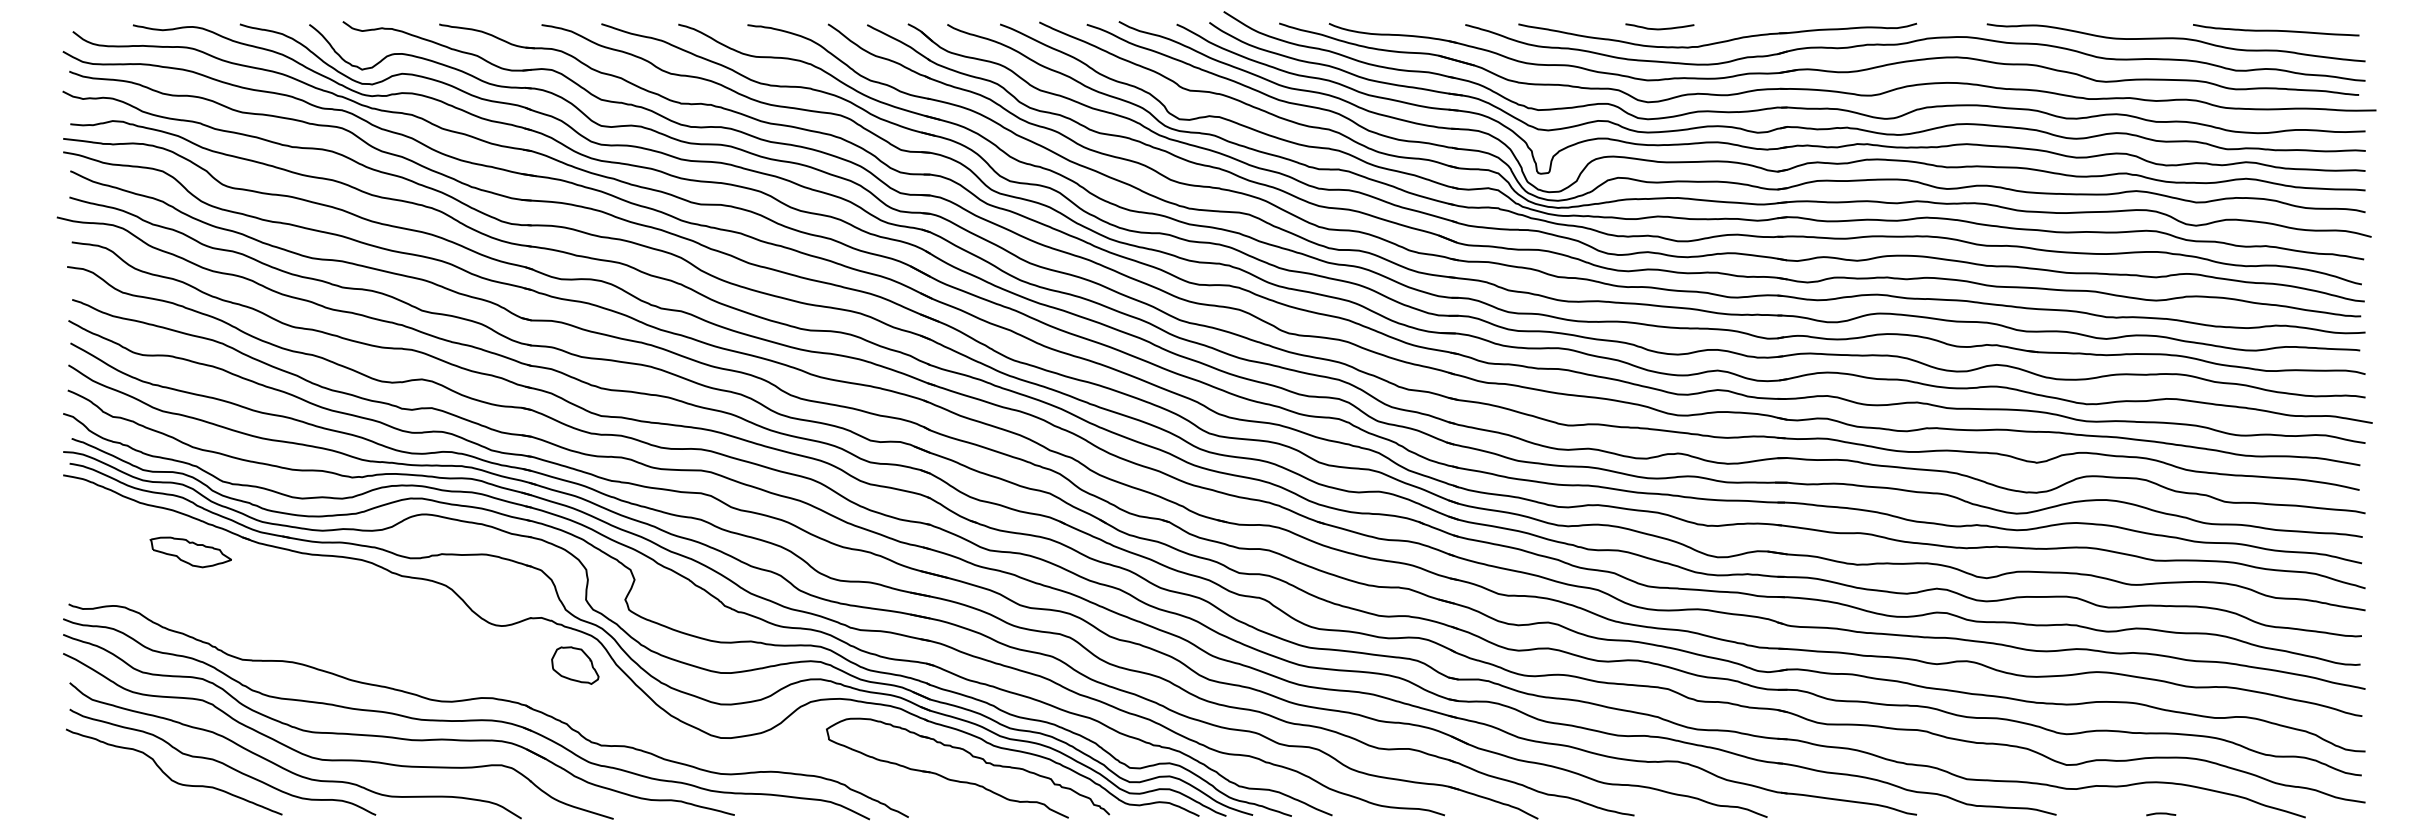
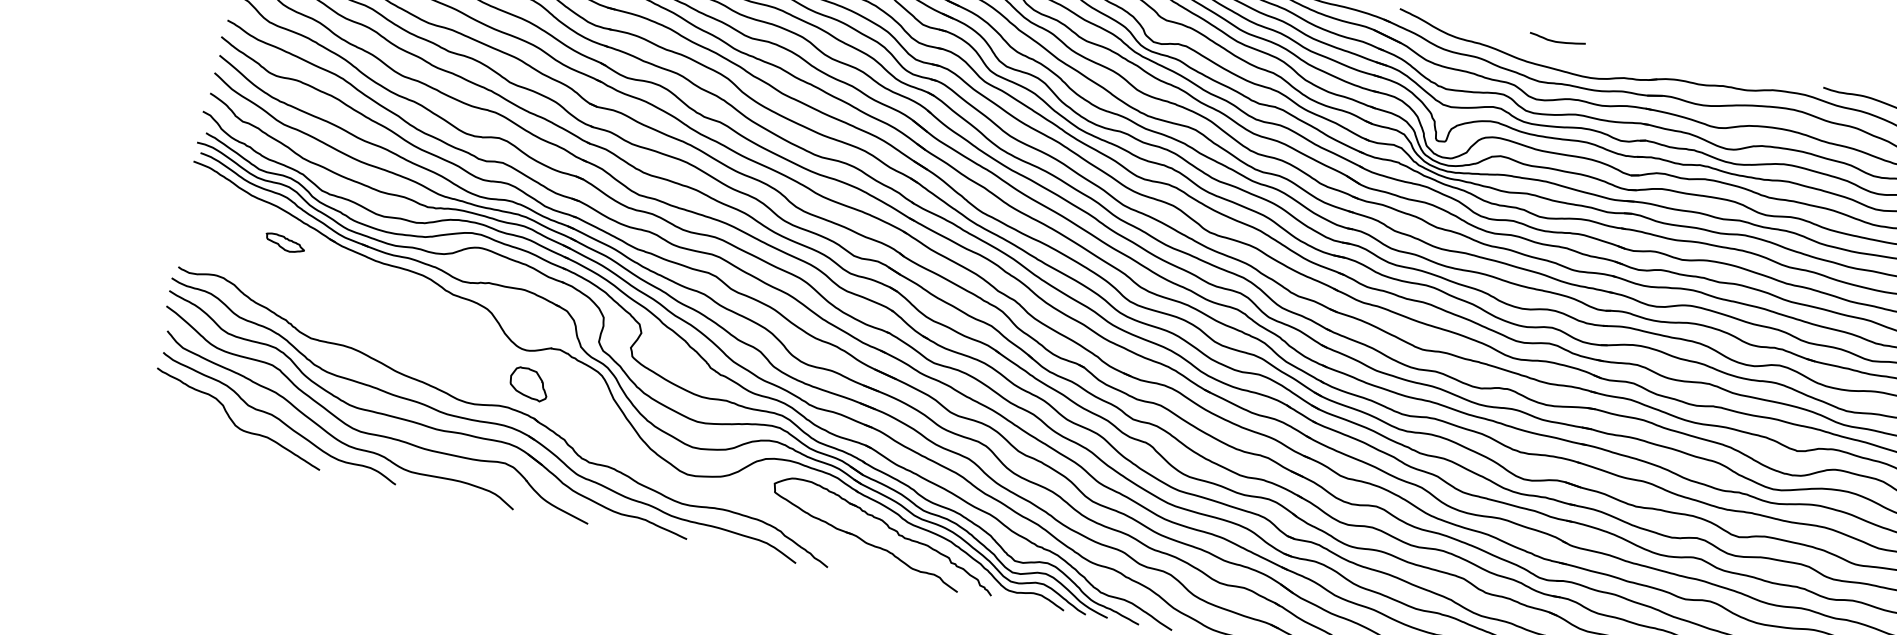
part: (1718, 41) -> (1602, 60), removed
part: (190, 552) -> (285, 243), size x0.6
part: (575, 665) -> (529, 384), moved

